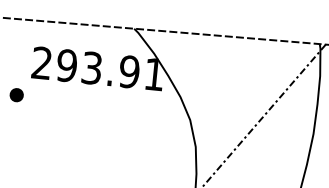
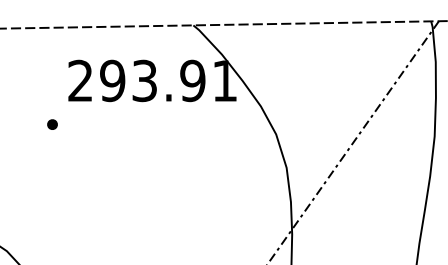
part: (16, 94) -> (52, 124), size x0.6

